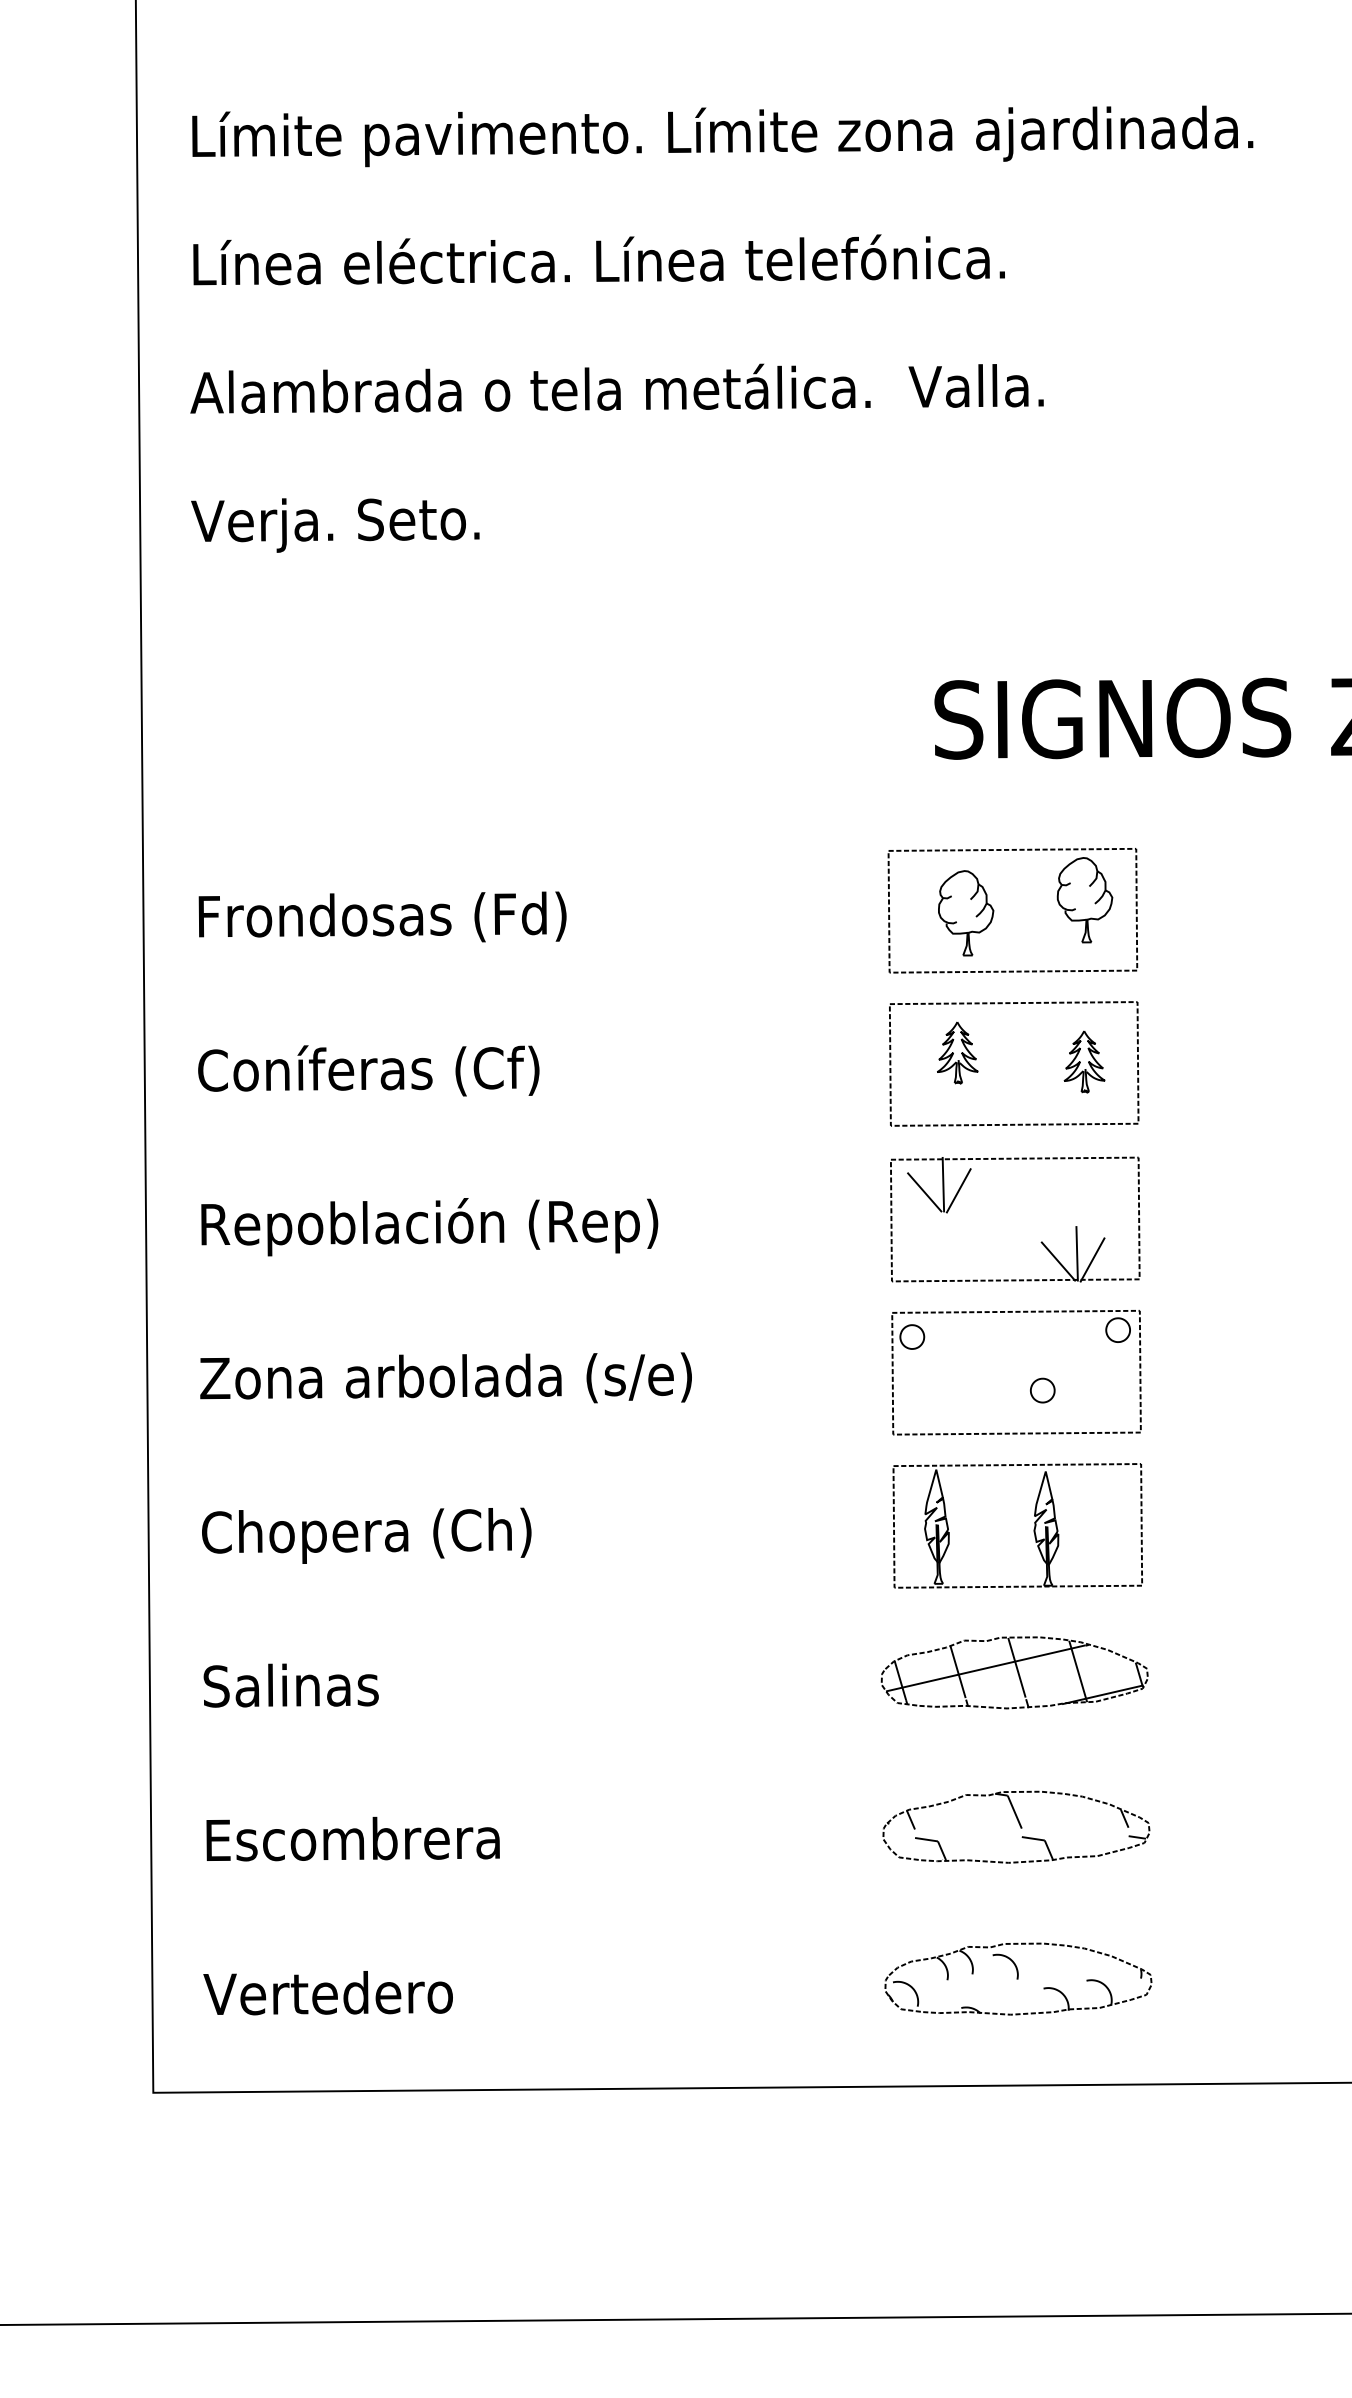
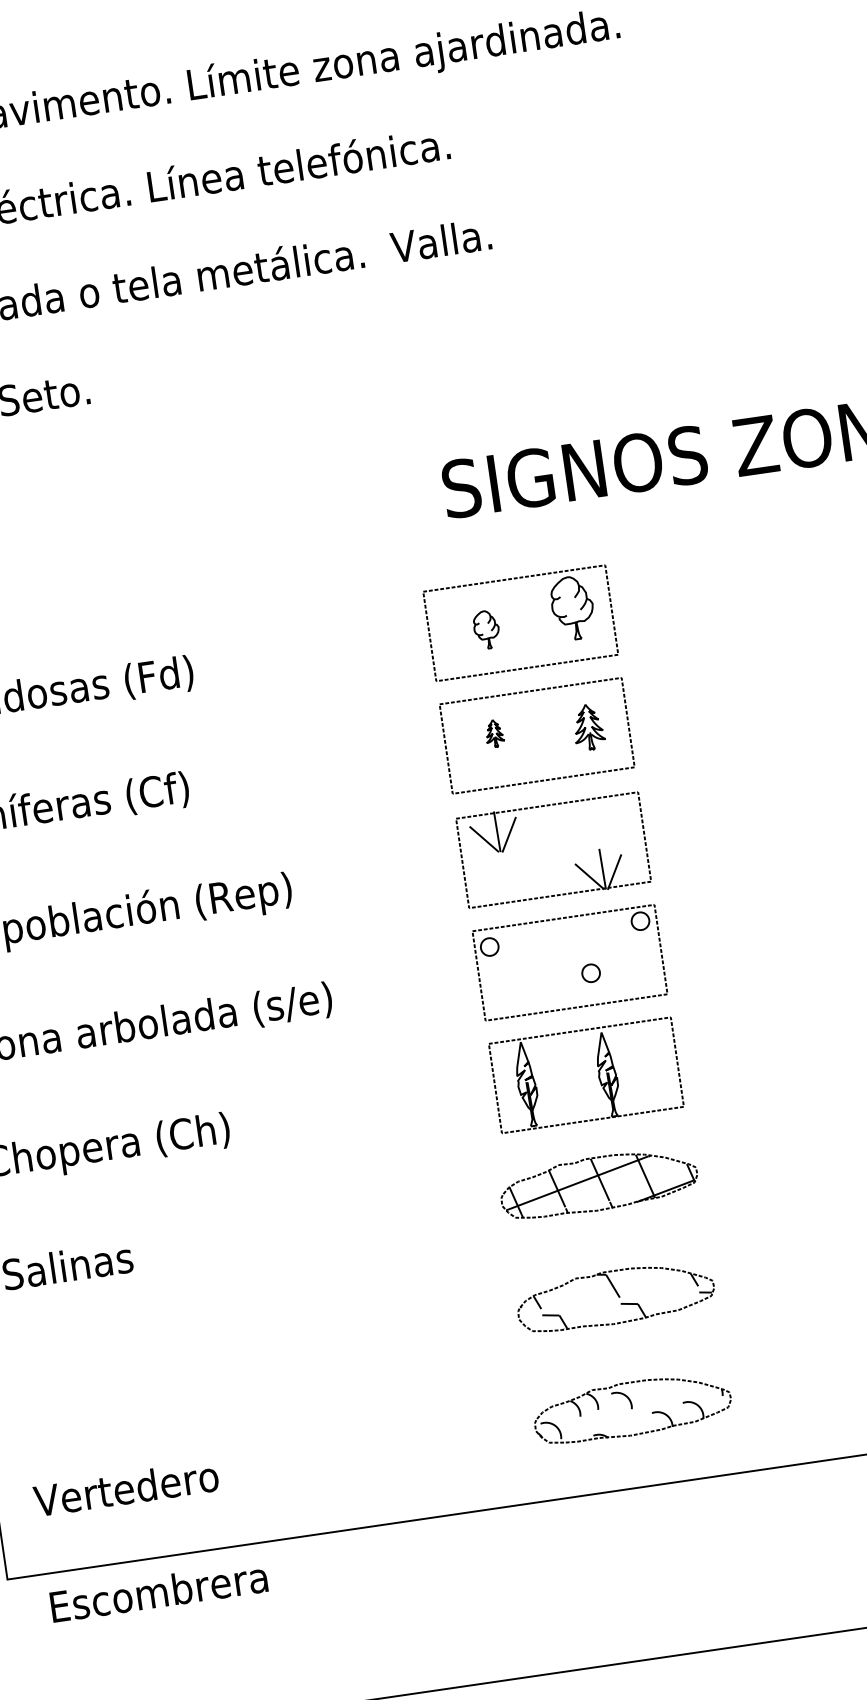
part: (966, 913) -> (486, 629), size x0.6
part: (957, 1052) -> (494, 733), size x0.6
text: (352, 1838) -> (158, 1591), moved

